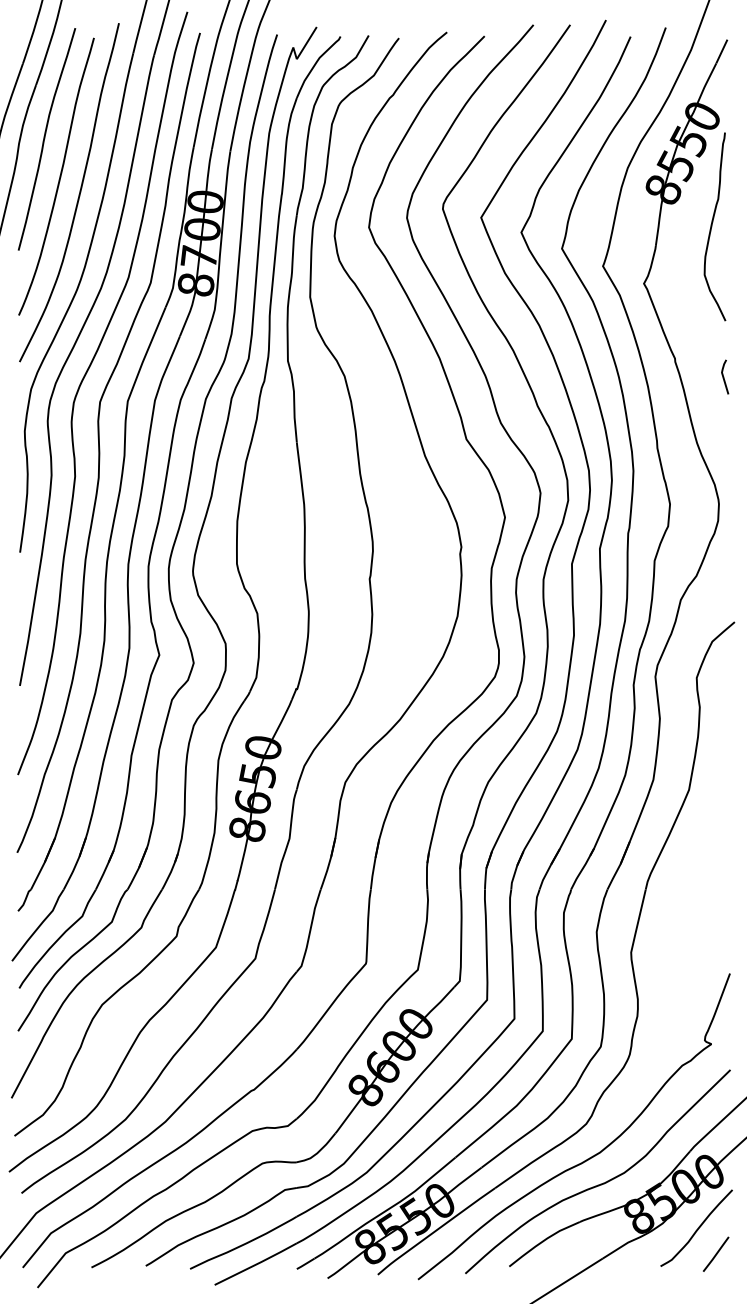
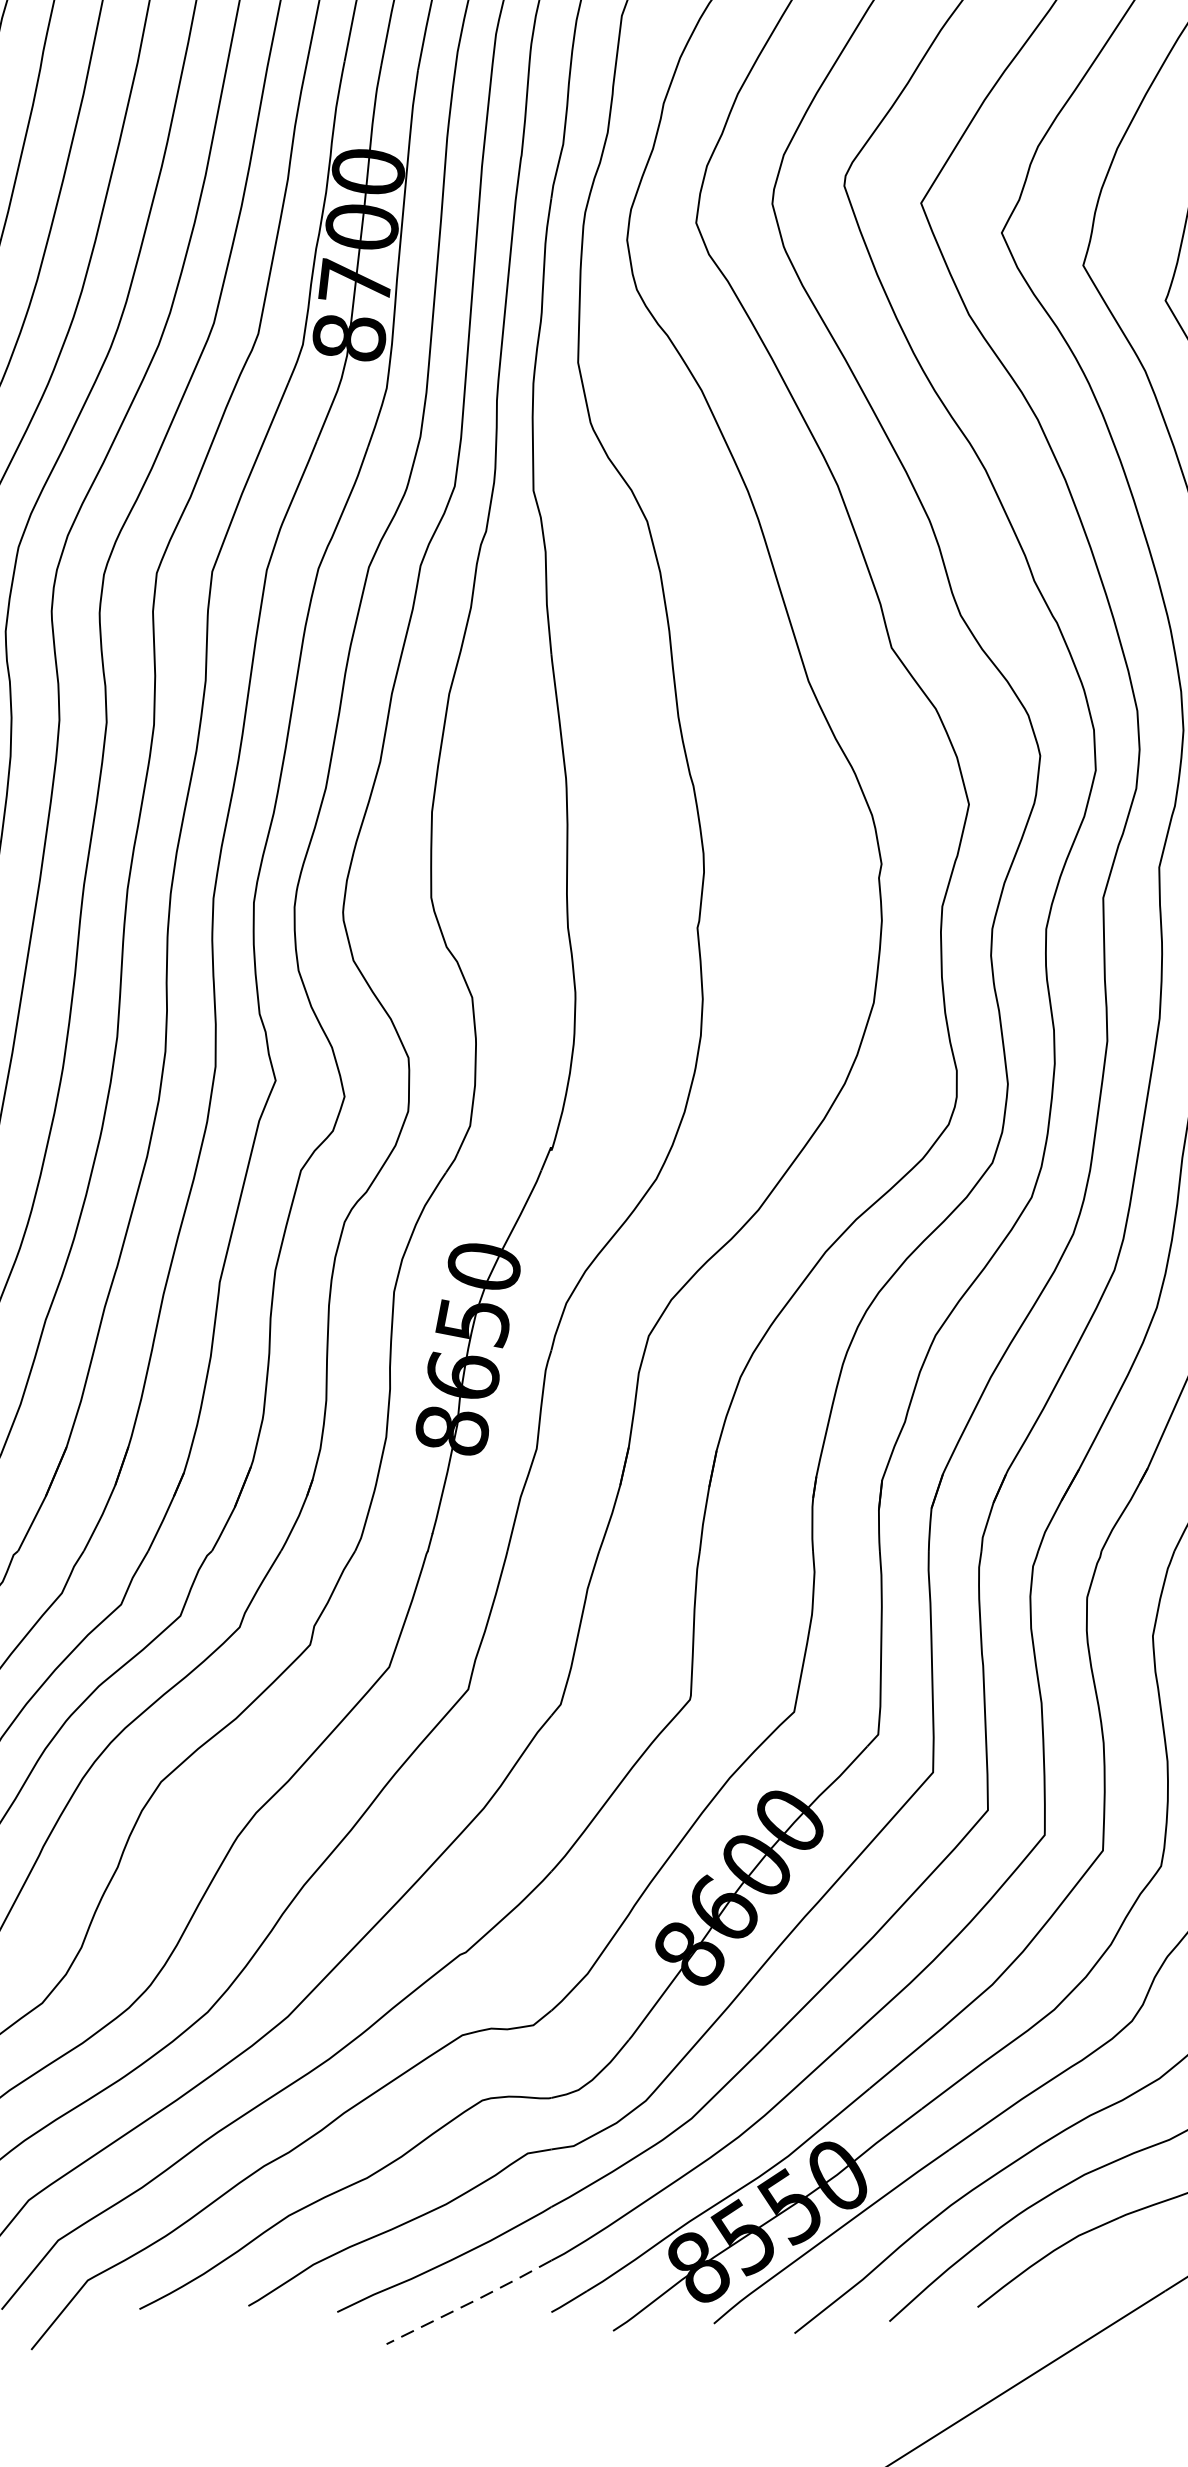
line: (257, 1264) -> (472, 2303), solid -> dashed

